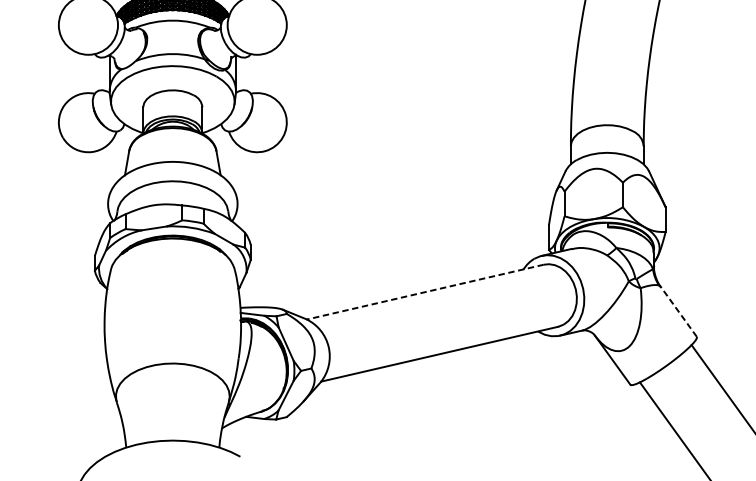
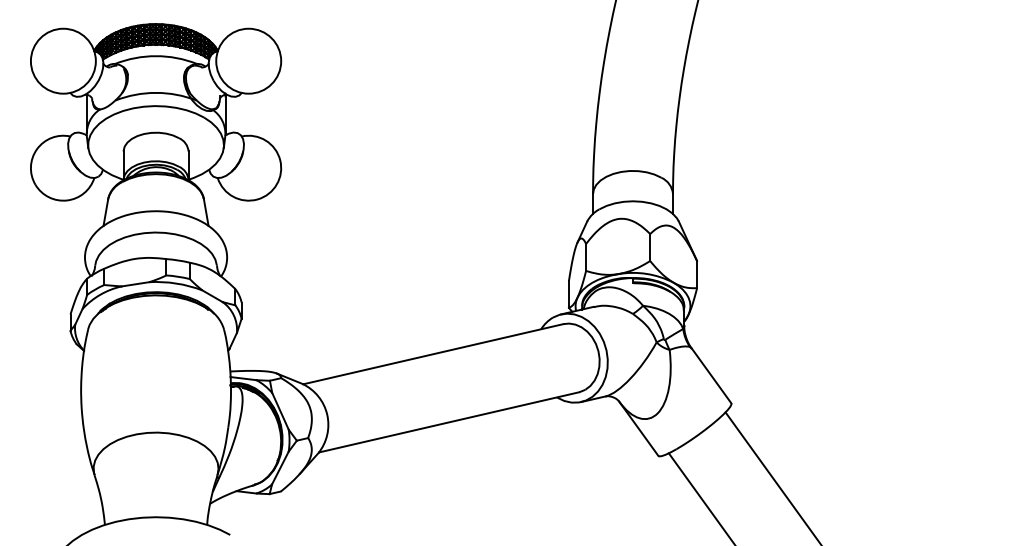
line: (424, 292) -> (432, 354), dashed -> solid
line: (678, 311) -> (711, 375), dashed -> solid

